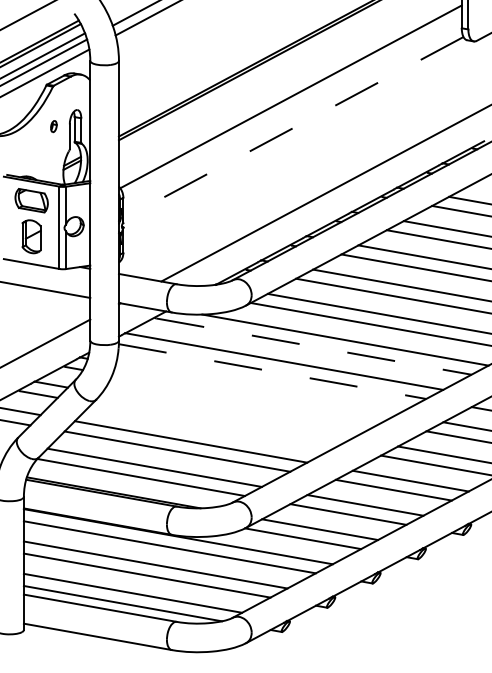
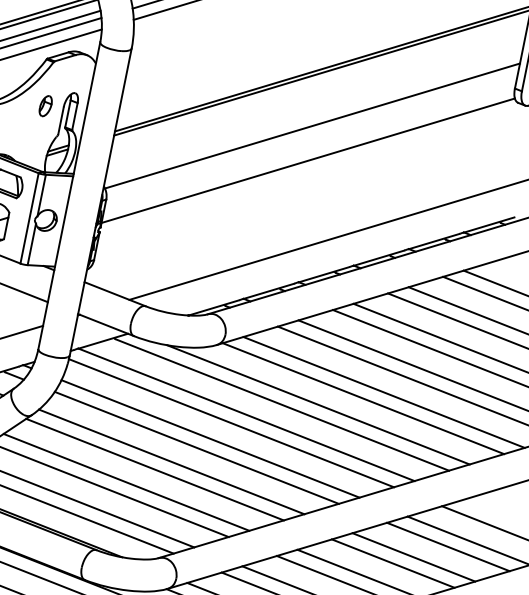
part: (53, 126) -> (45, 105), size x1.67
line: (292, 128) -> (307, 161), dashed -> solid
line: (314, 346) -> (283, 404), dashed -> solid
line: (273, 371) -> (232, 423), dashed -> solid
line: (256, 388) -> (210, 438), added
line: (246, 399) -> (196, 448), added
line: (226, 415) -> (171, 461), added
line: (213, 425) -> (154, 469), added

